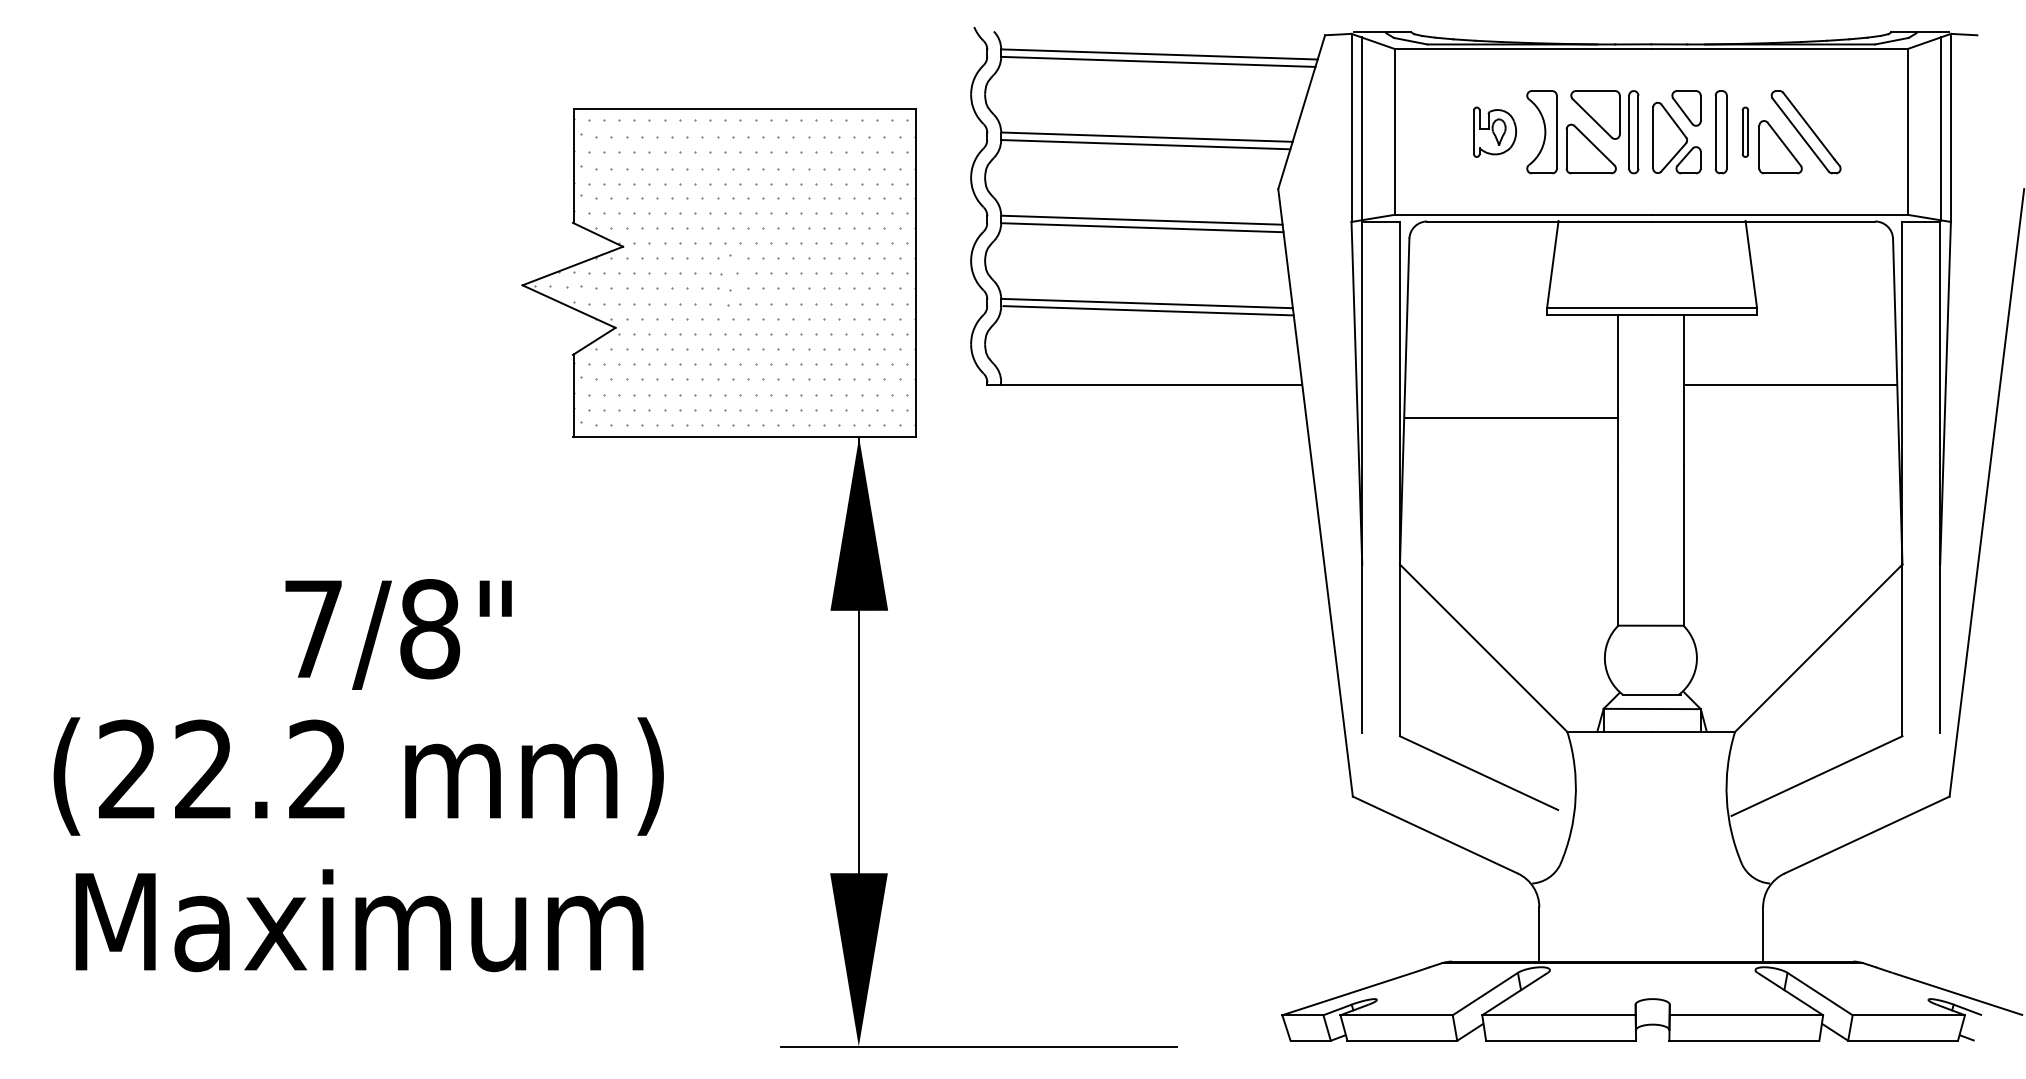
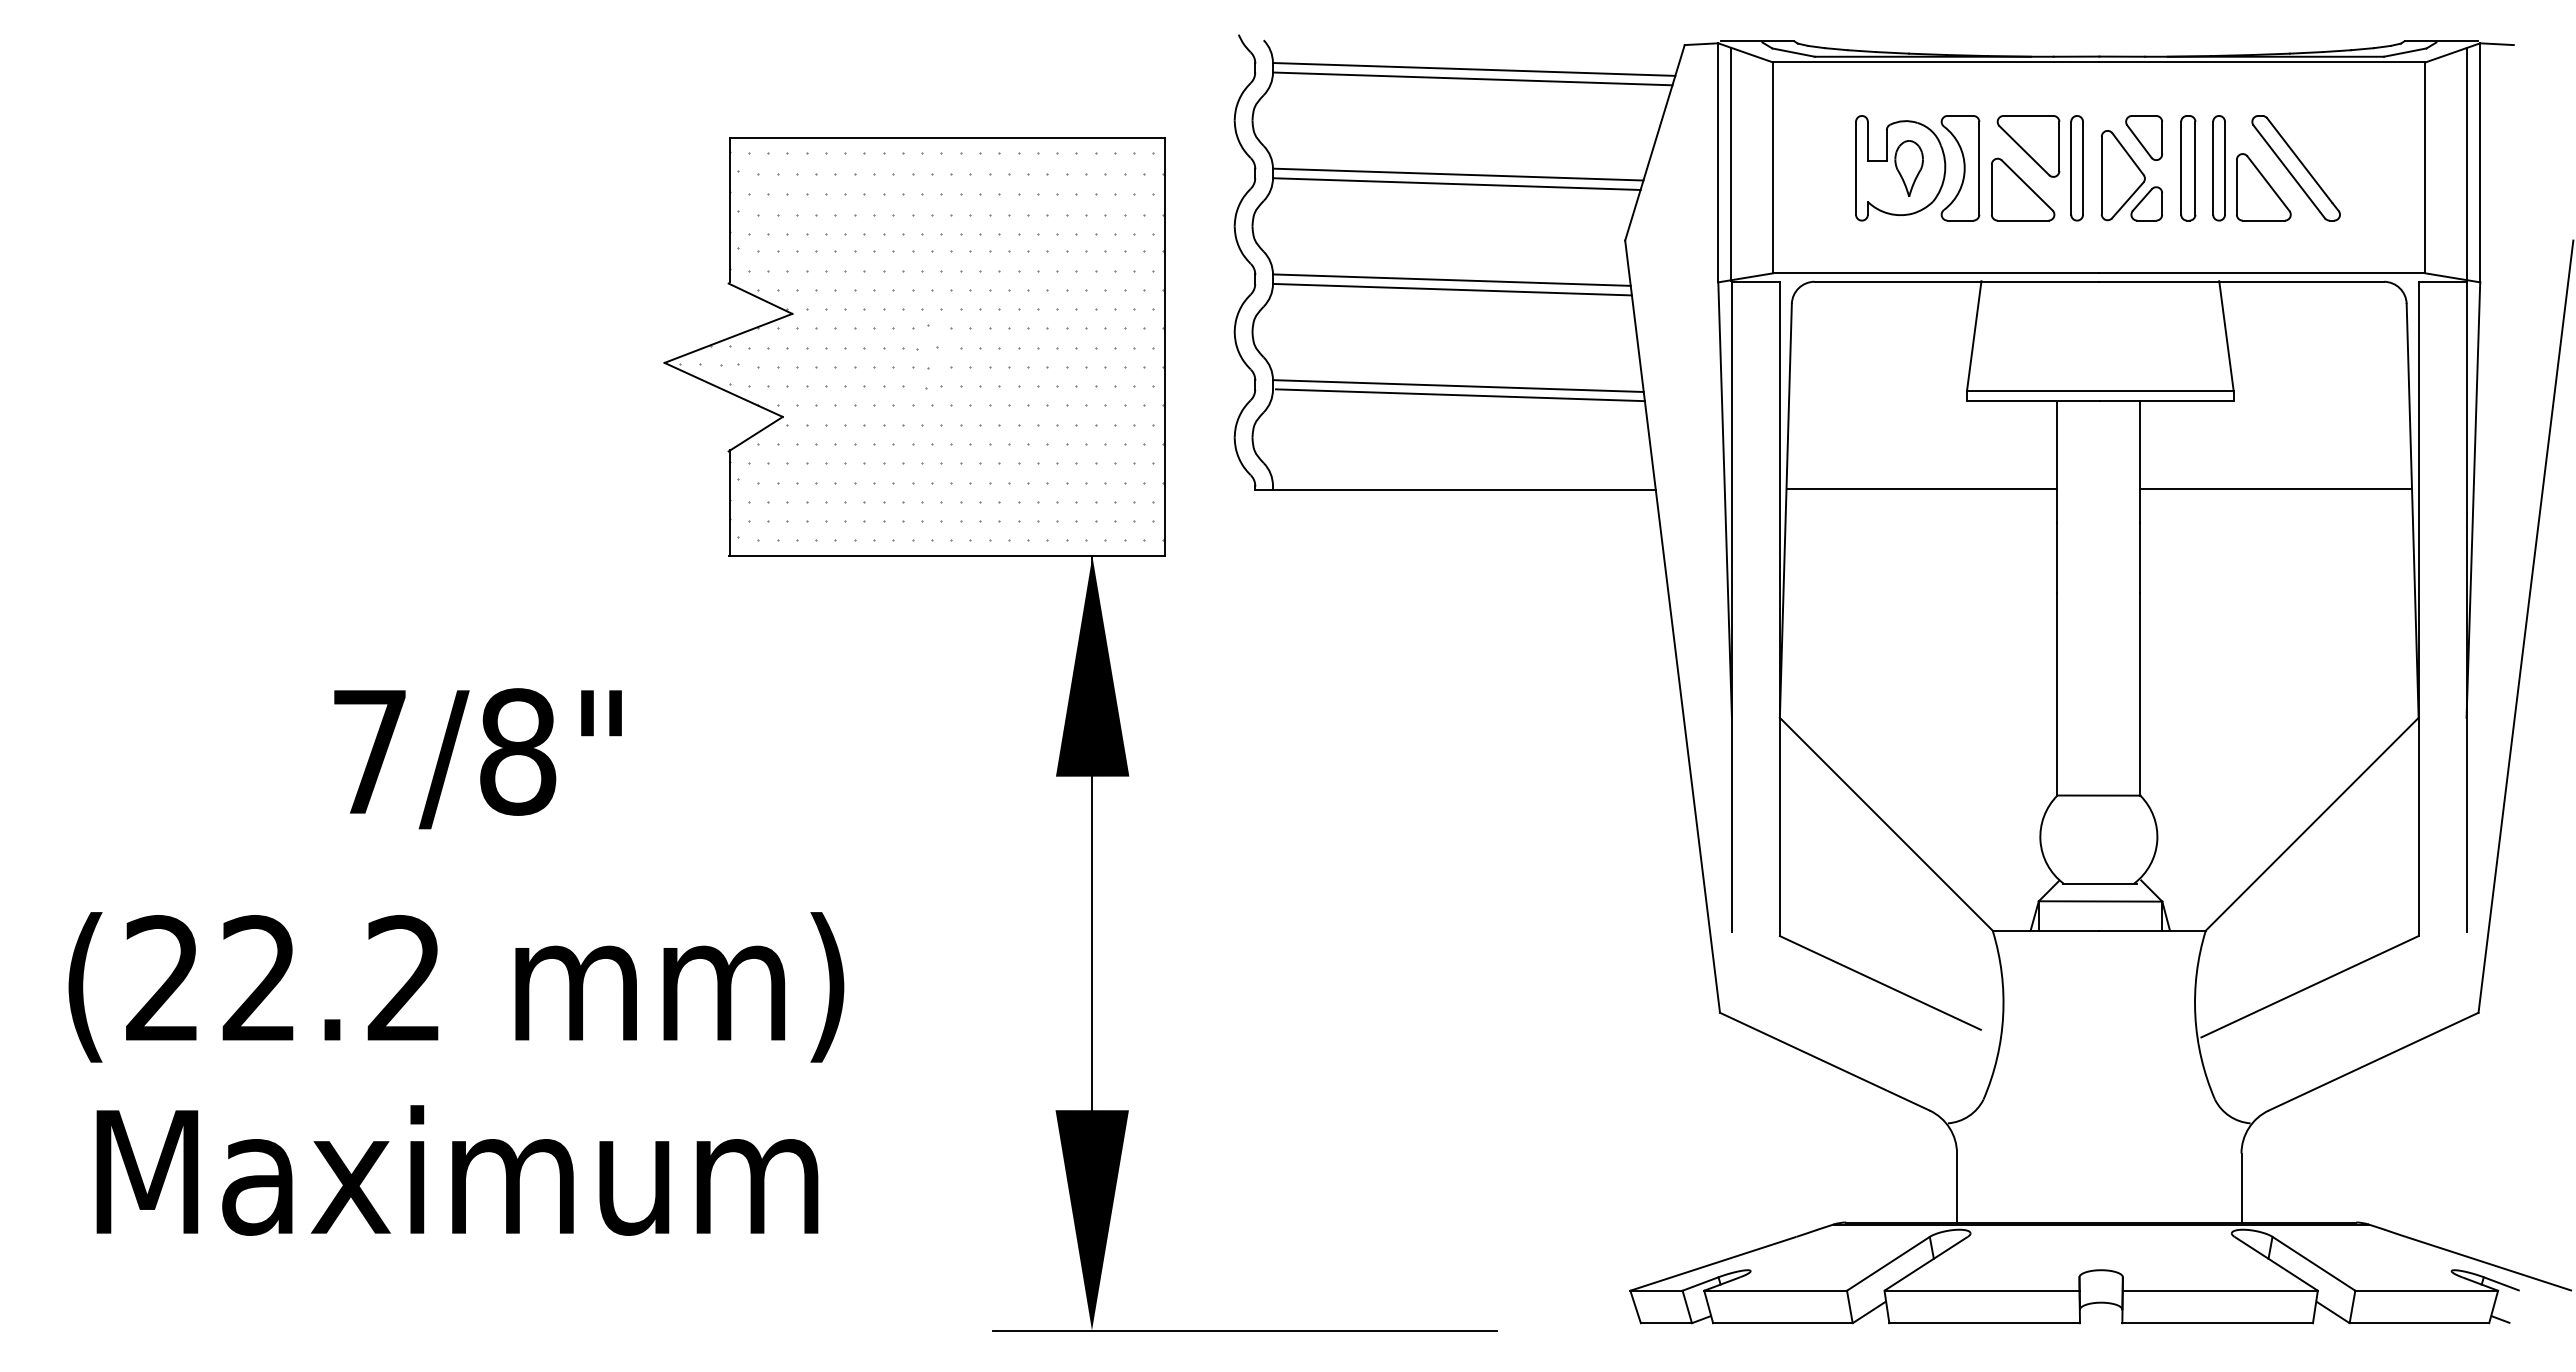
part: (1494, 132) -> (1900, 168), size x1.67
part: (1745, 132) -> (2218, 168), size x1.67
line: (1511, 417) -> (1921, 489), moved
text: (398, 634) -> (477, 758), moved

